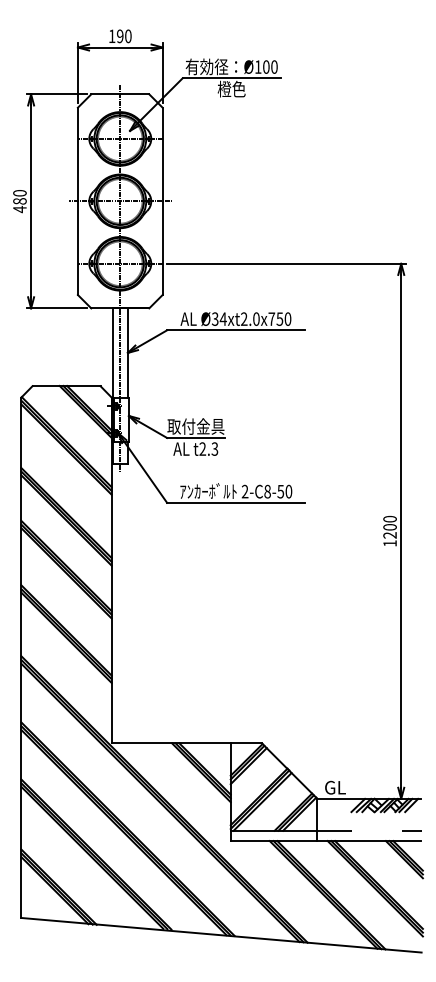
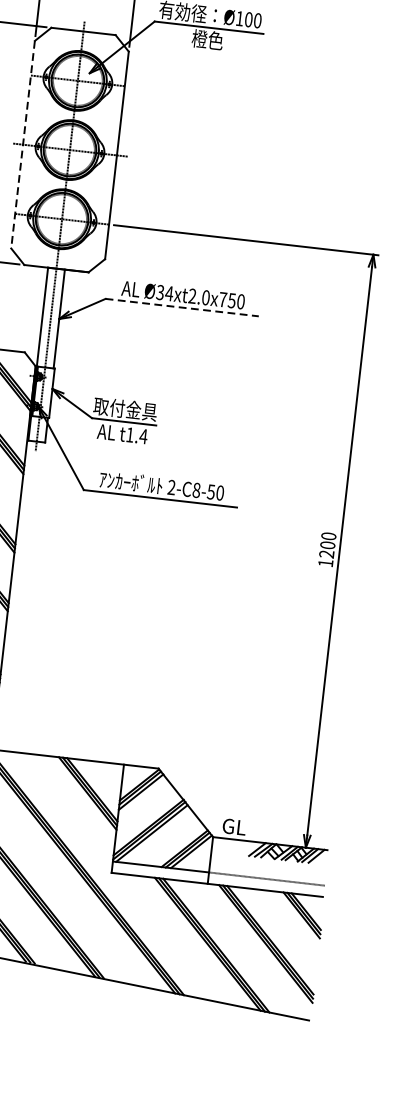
line: (77, 201) -> (22, 144), solid -> dashed
line: (236, 330) -> (182, 307), solid -> dashed
text: (208, 448) -> (136, 435), t2.3 -> t1.4

